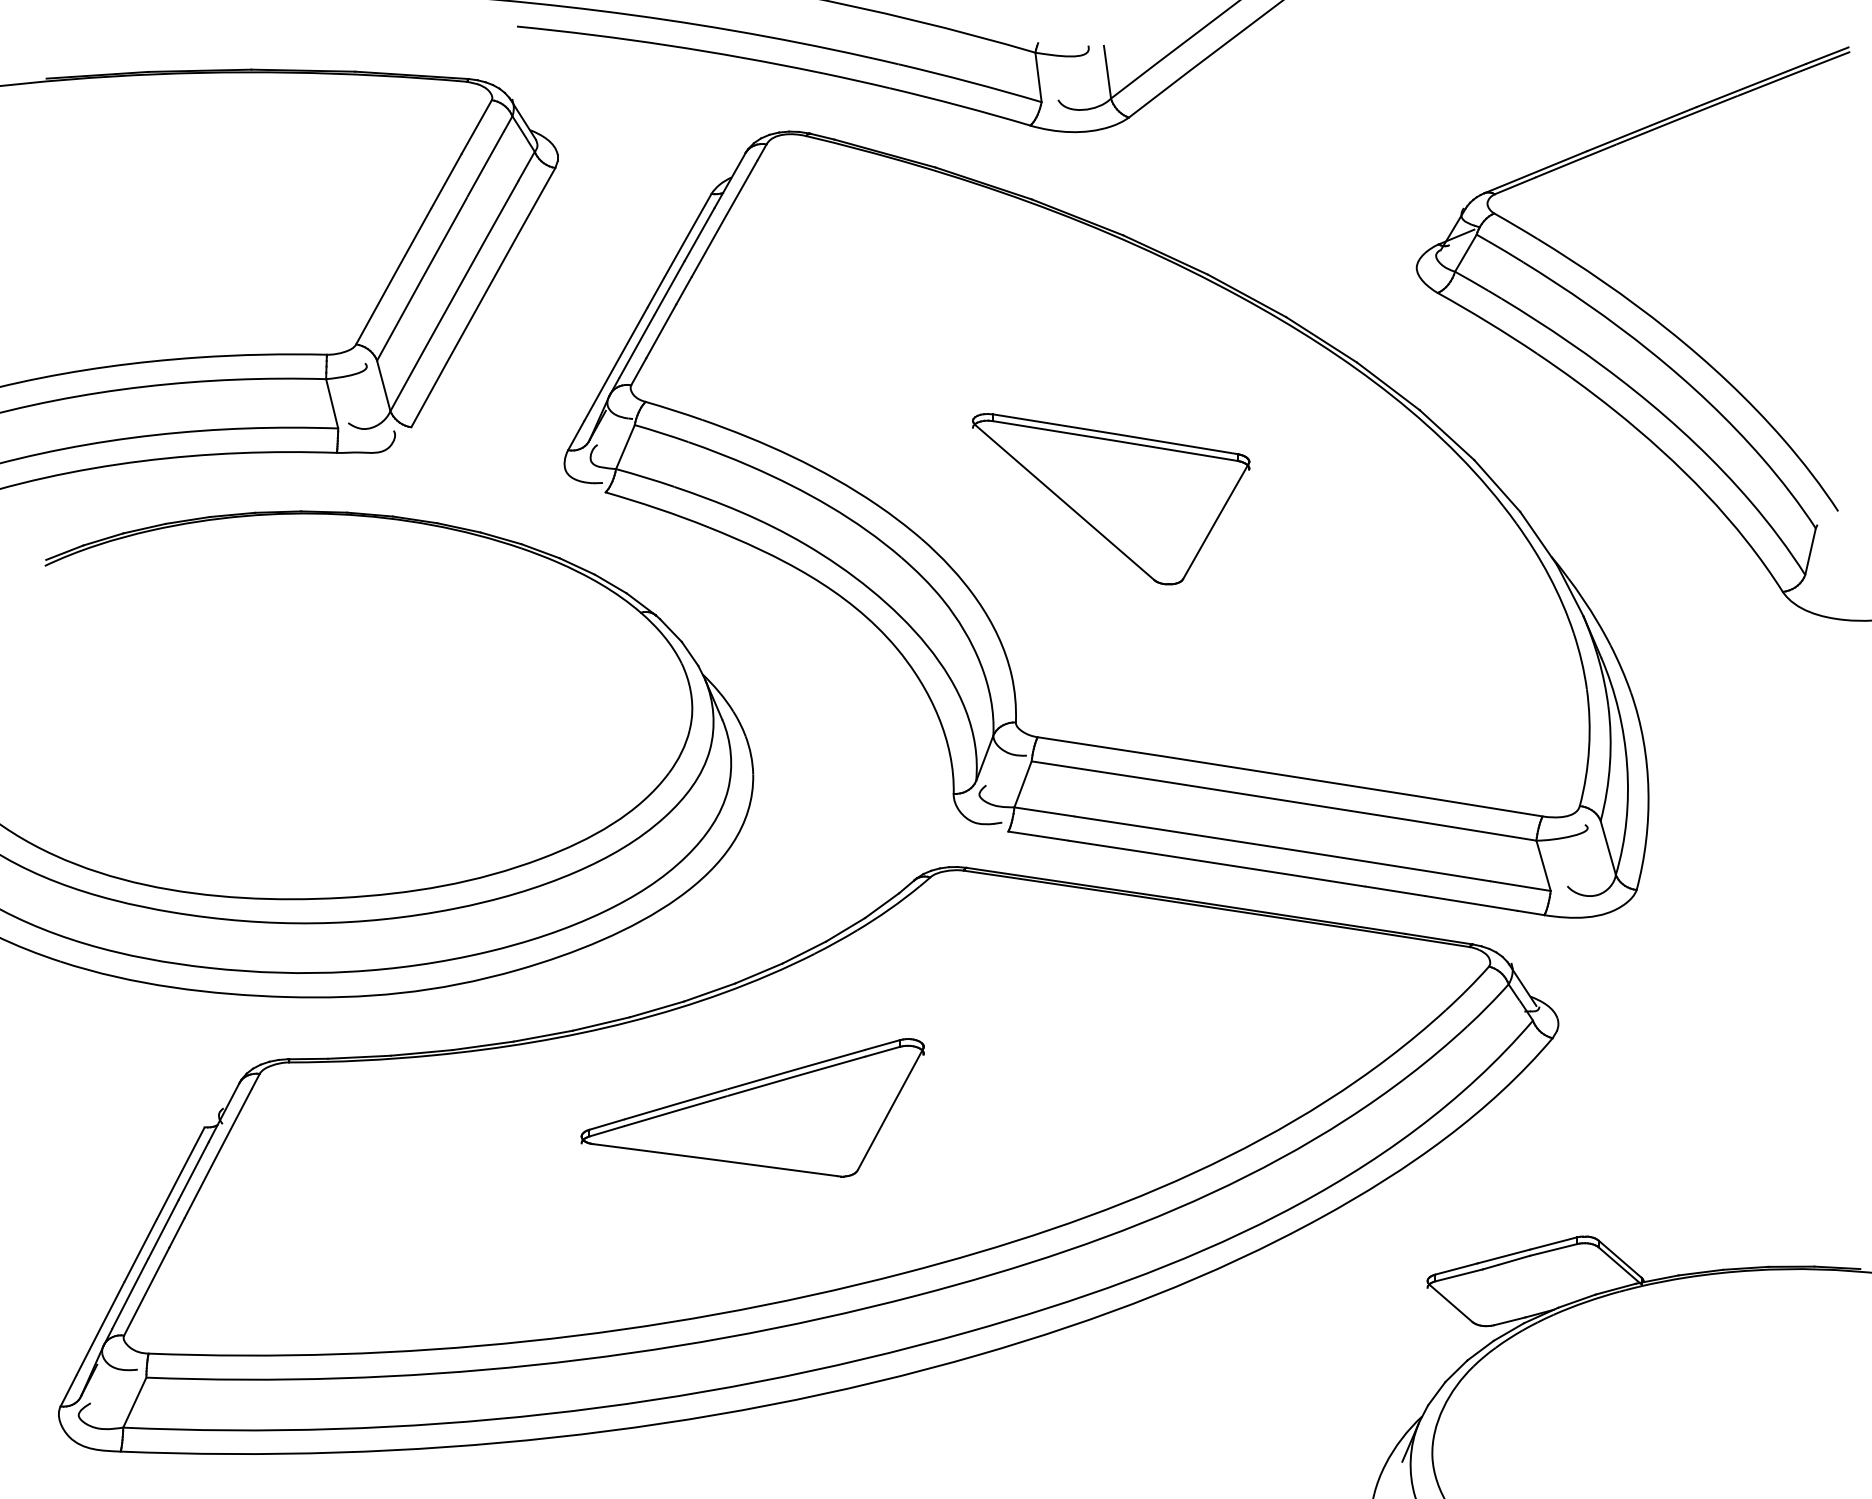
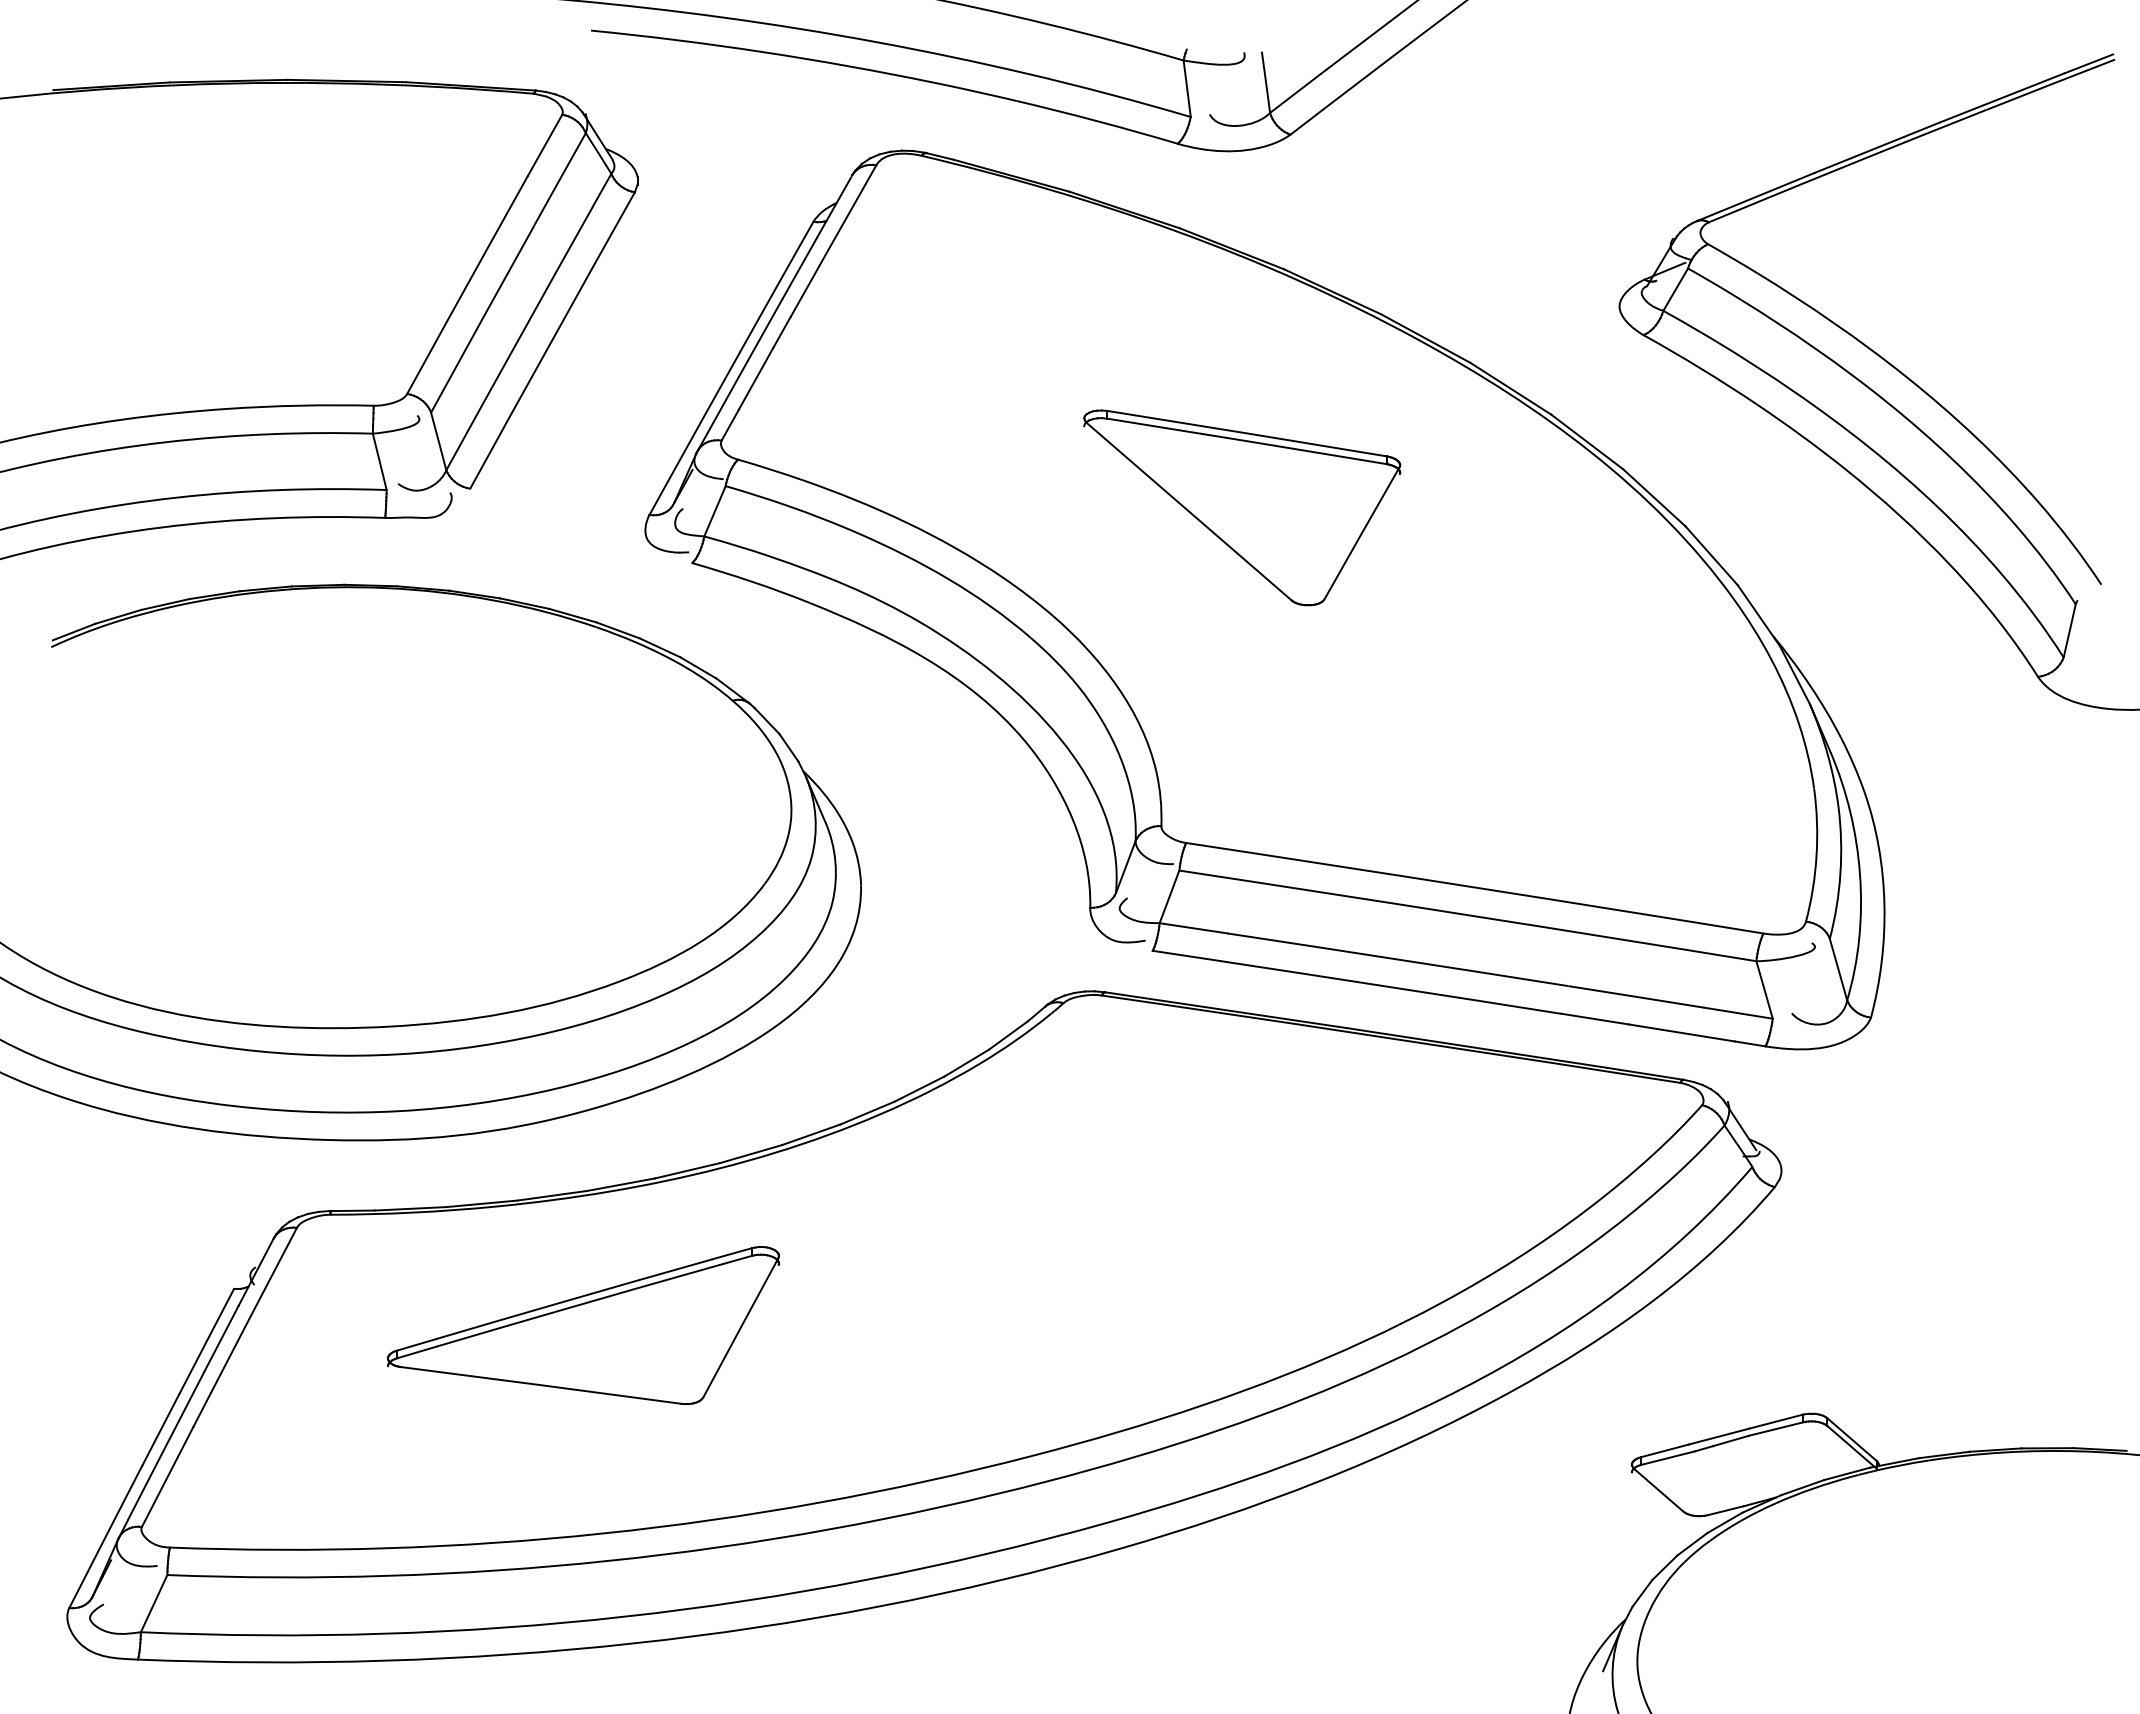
part: (1111, 498) -> (1242, 507), moved
part: (751, 1107) -> (582, 1325), moved

